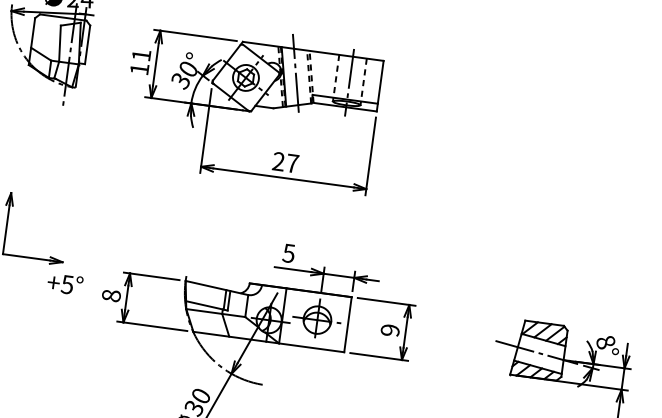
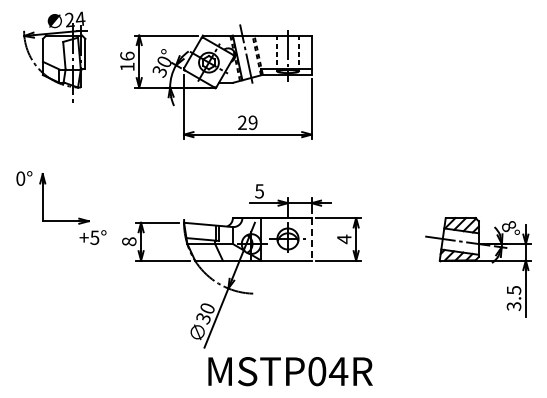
text: (141, 54) -> (127, 55), 11 -> 16
text: (291, 163) -> (252, 122), 27 -> 29
line: (347, 324) -> (311, 239), solid -> dashed
text: (390, 330) -> (344, 239), 9 -> 4

